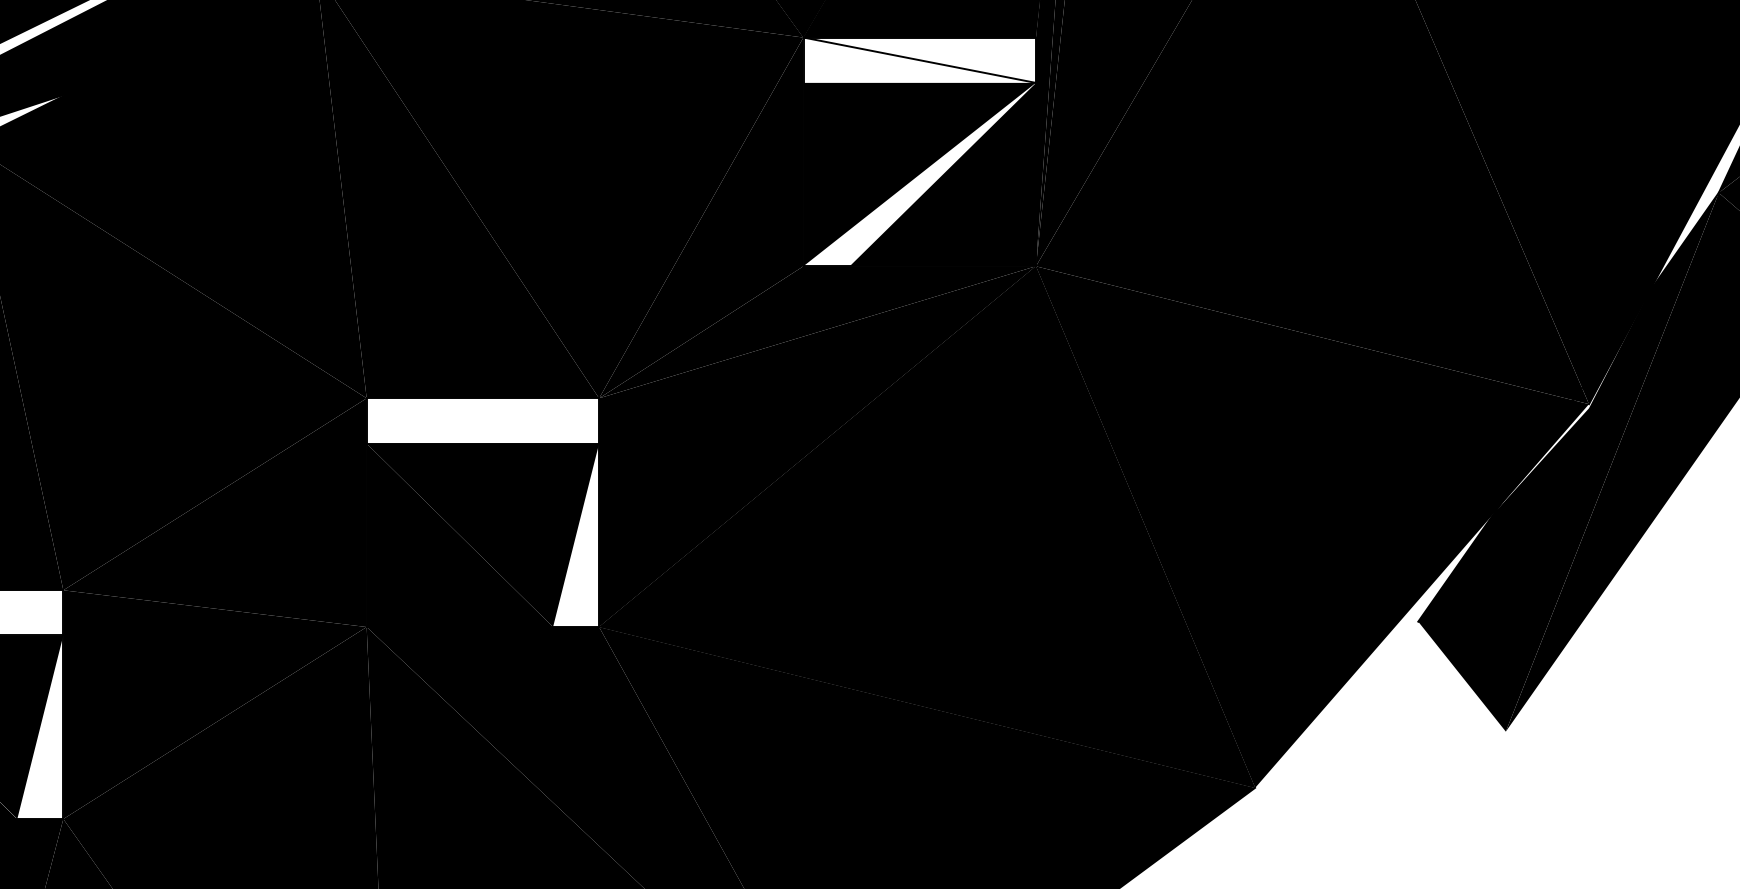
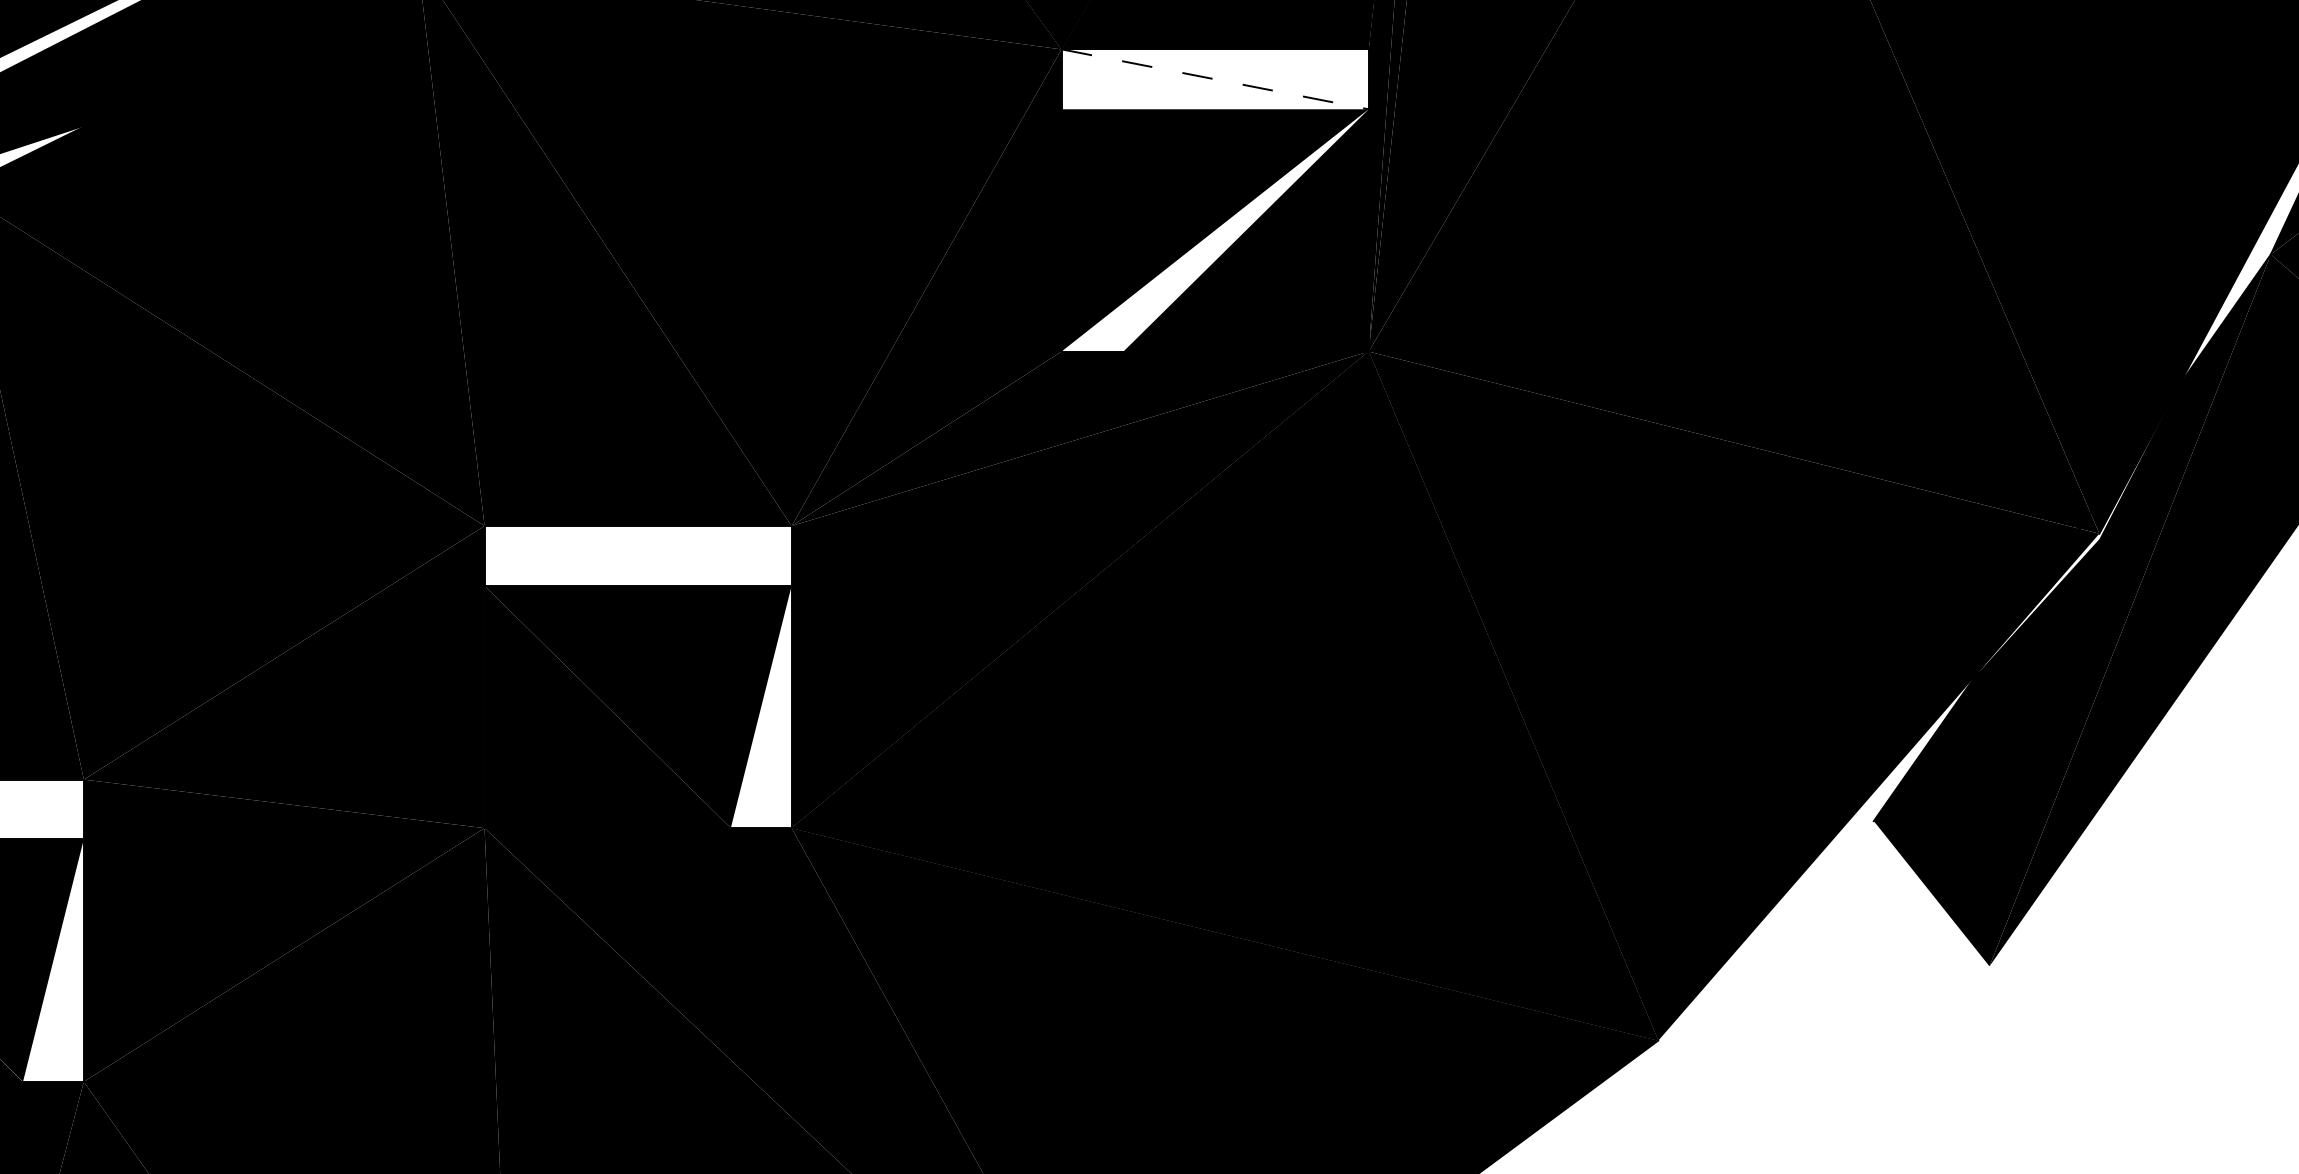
line: (920, 60) -> (1216, 79), solid -> dashed

